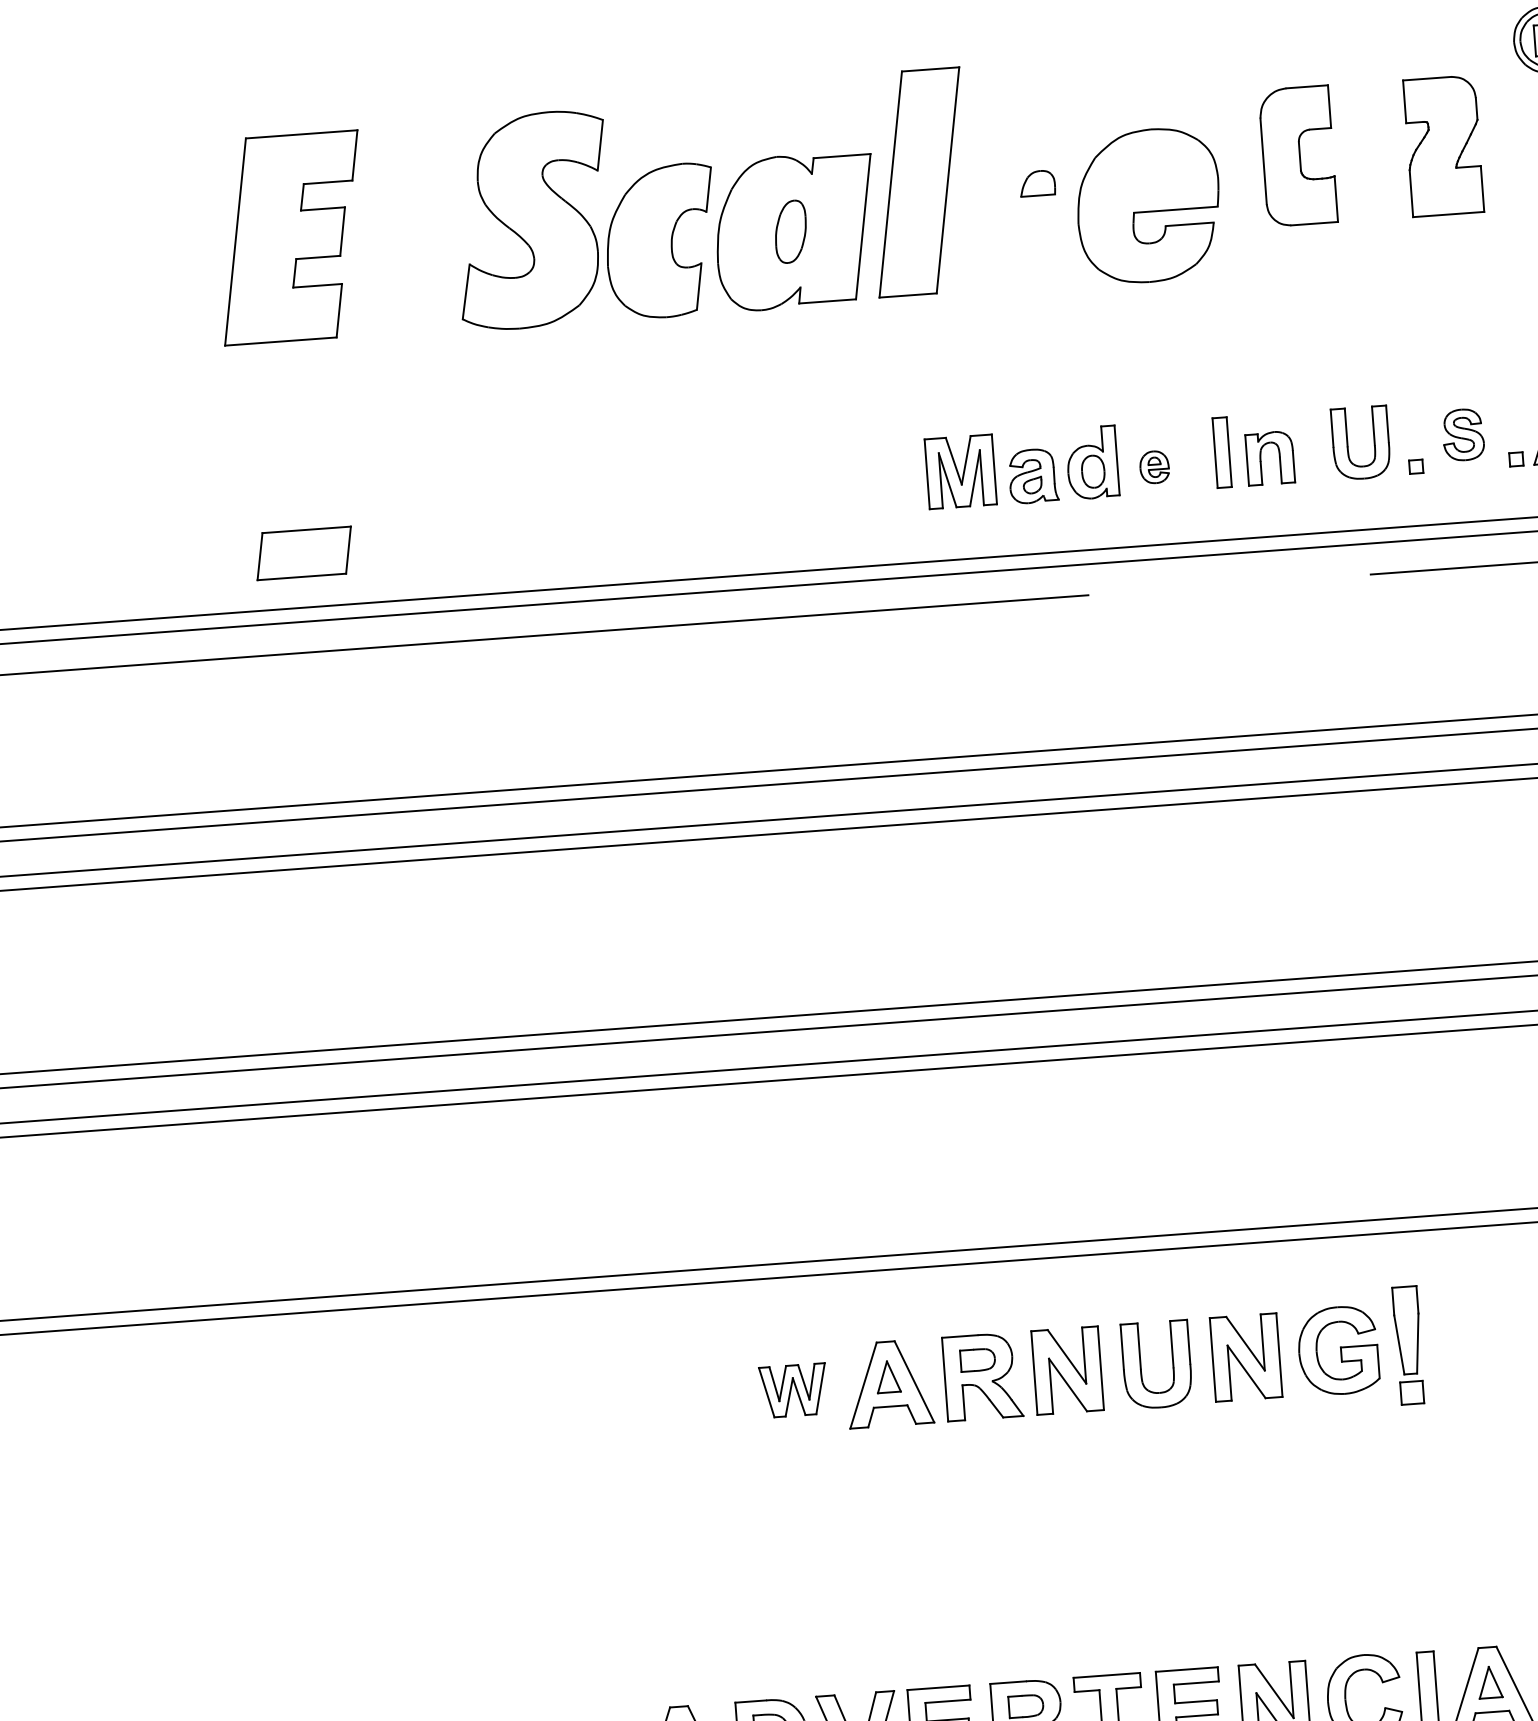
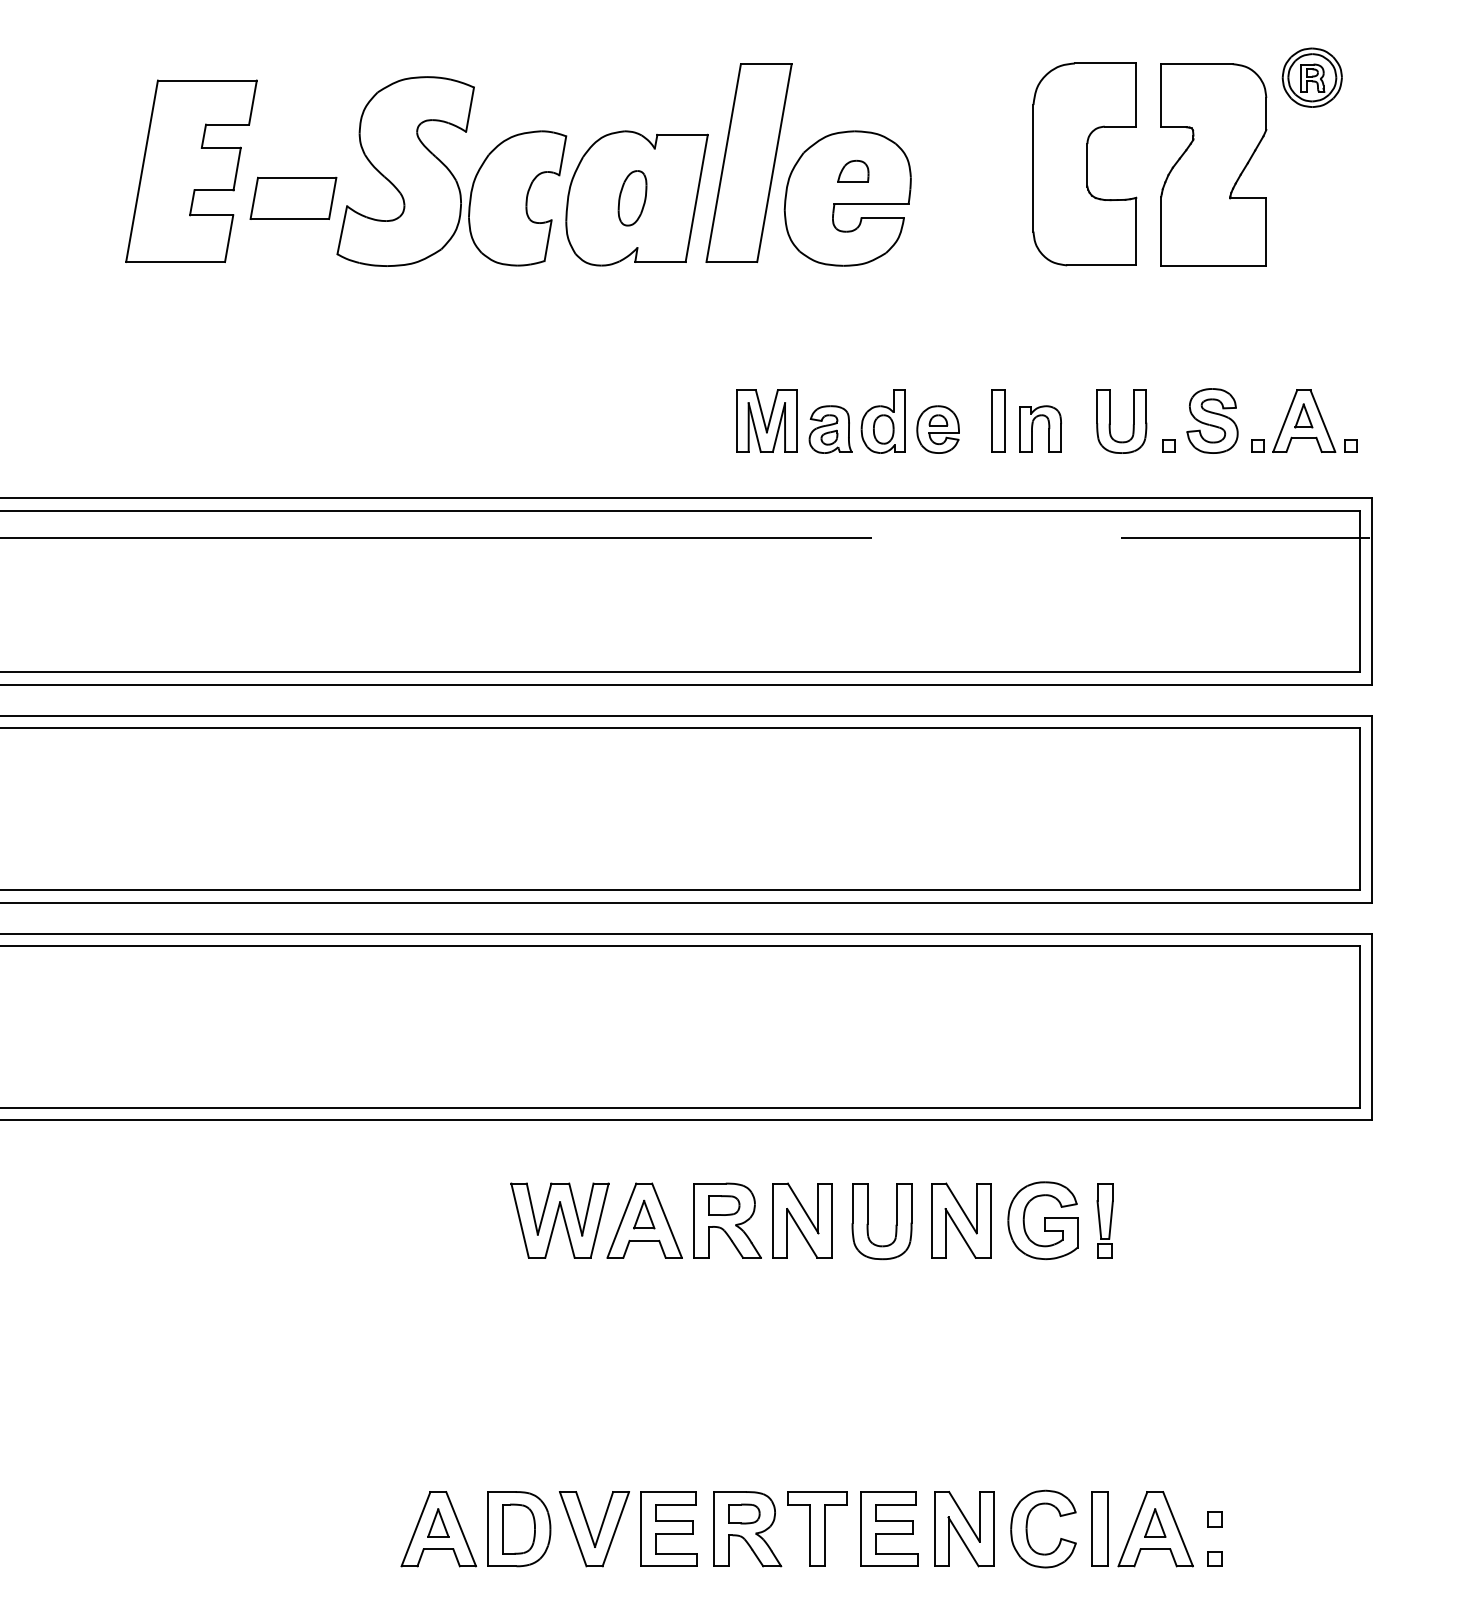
part: (1443, 145) -> (1213, 164), size x1.67
part: (1297, 156) -> (1084, 164), size x1.67
part: (1148, 205) -> (847, 198), moved
part: (1463, 434) -> (1212, 420), size x1.43
part: (1153, 467) -> (937, 429), size x1.67
part: (304, 552) -> (293, 197), moved
part: (1407, 1345) -> (1104, 1220), size x0.71
part: (793, 1390) -> (559, 1220), size x1.67

